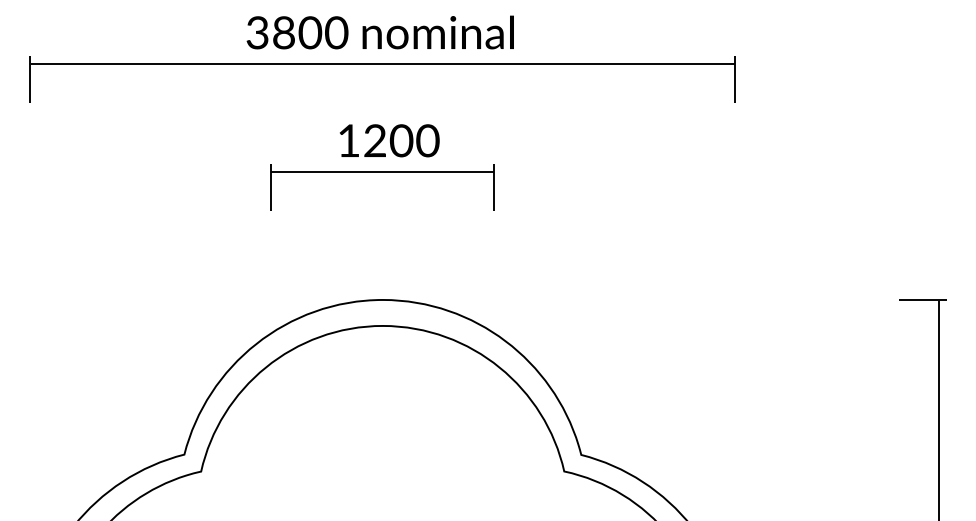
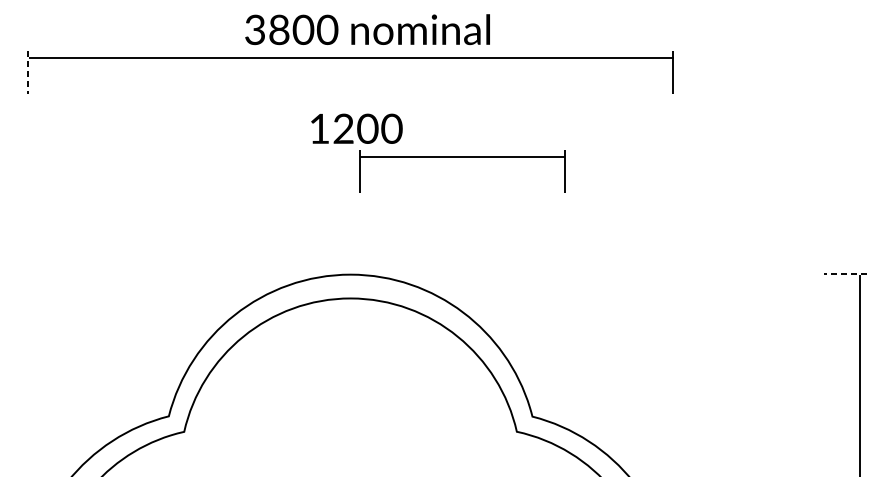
text: (379, 32) -> (366, 29), moved
line: (30, 79) -> (27, 72), solid -> dashed
part: (382, 172) -> (462, 157), moved
line: (922, 299) -> (845, 274), solid -> dashed

